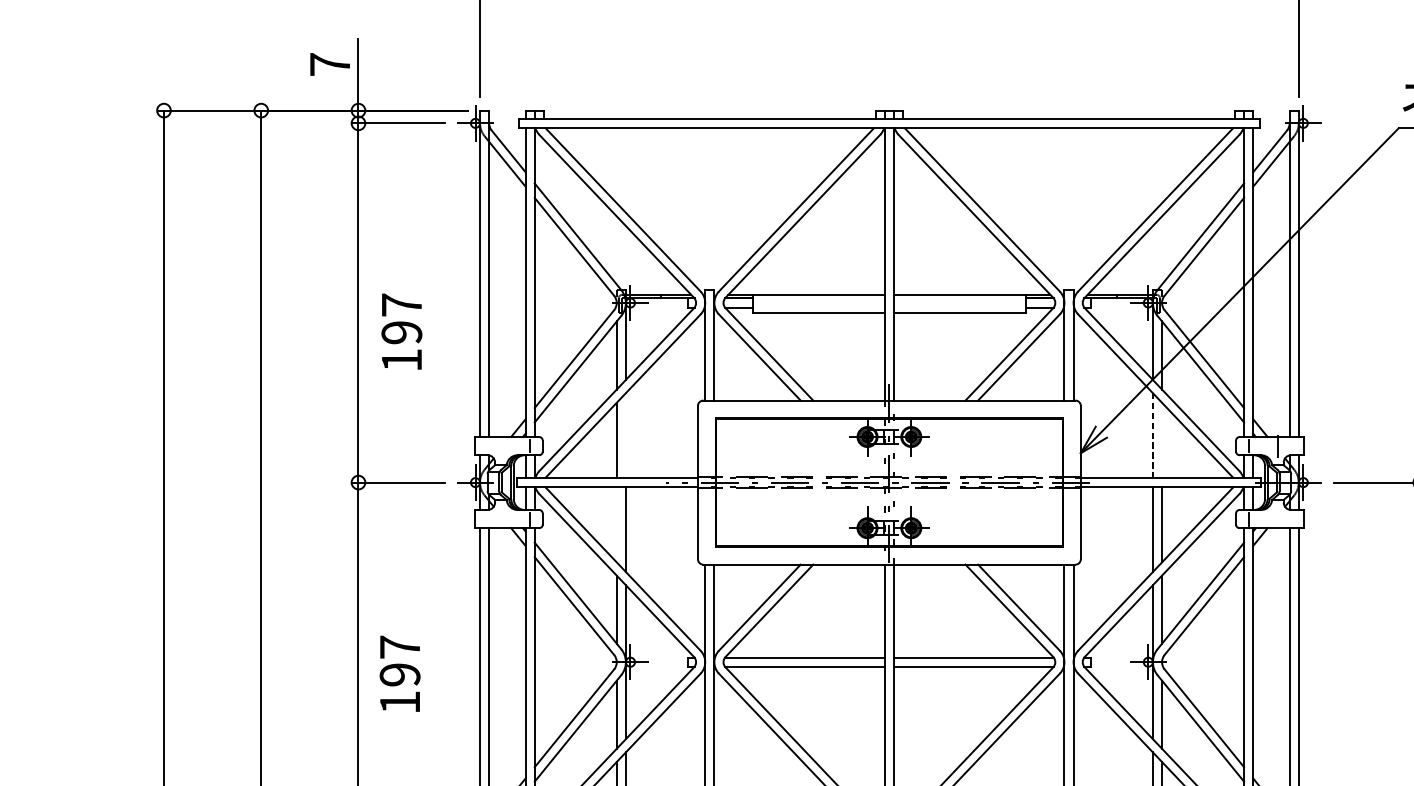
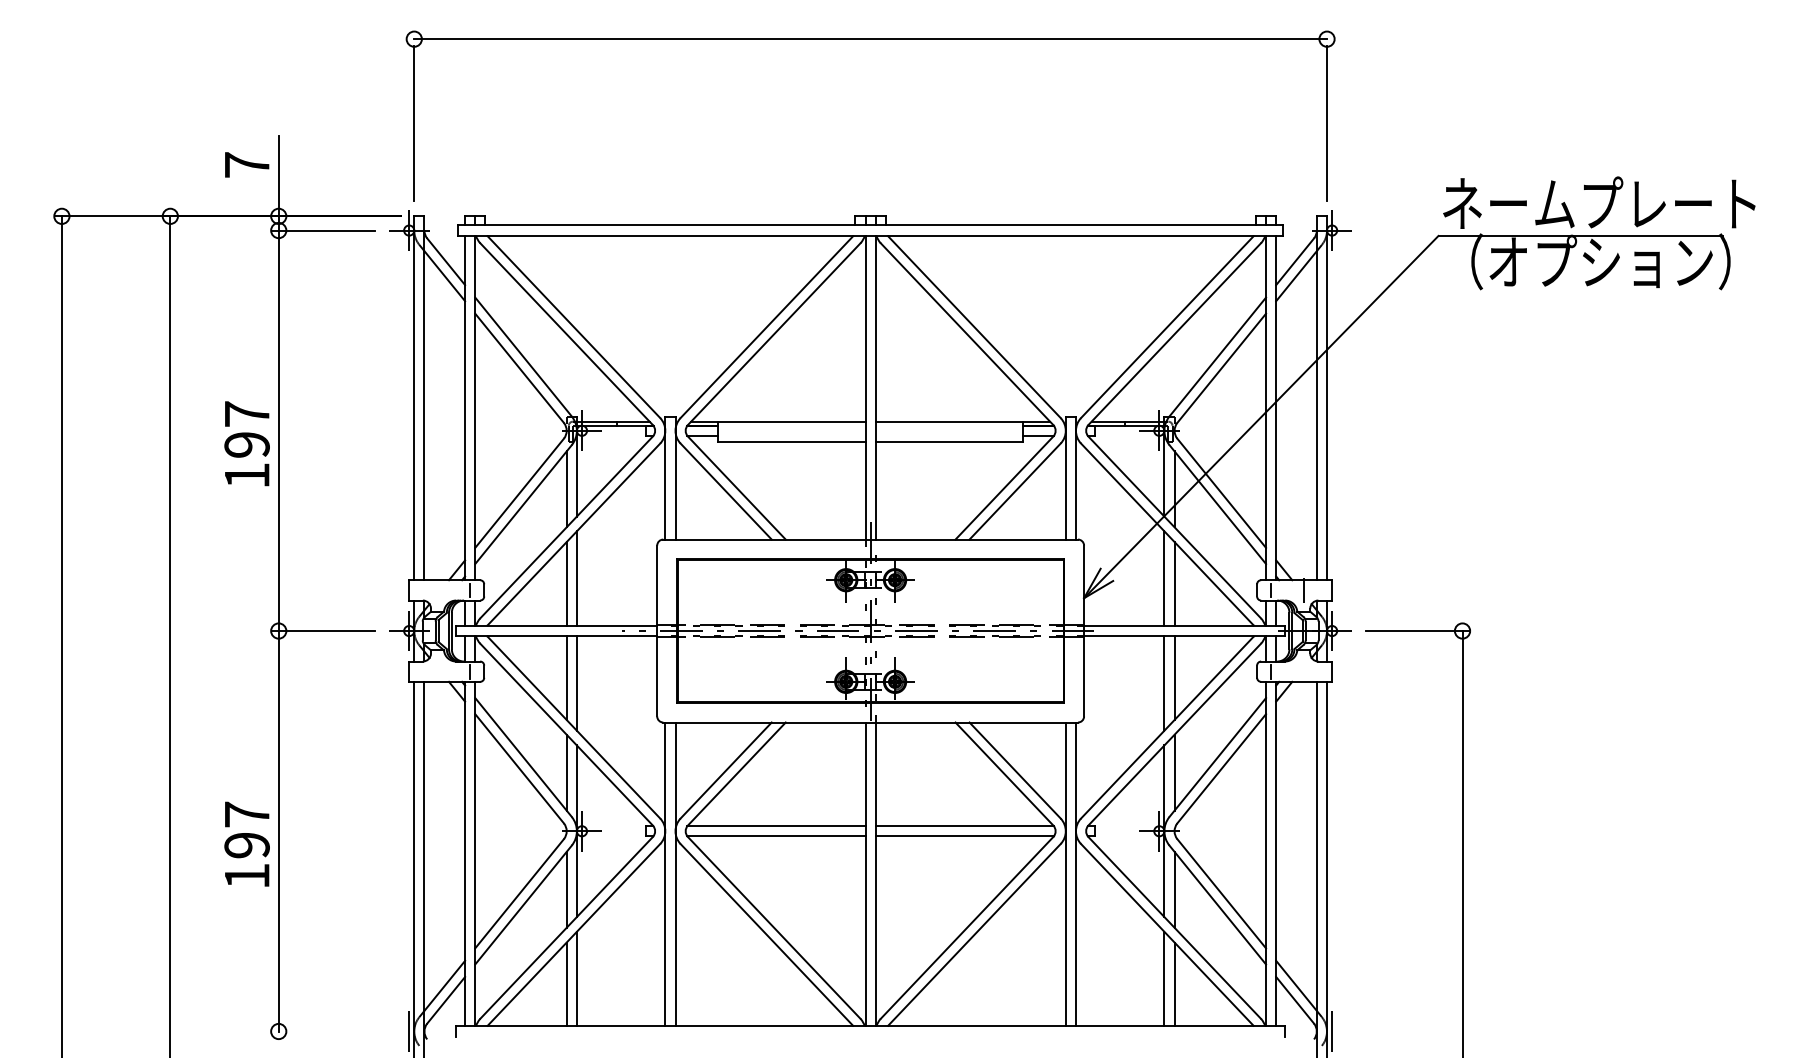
text: (401, 331) -> (246, 443), moved
line: (625, 435) -> (576, 578), added
line: (1152, 436) -> (1164, 579), dashed -> solid
line: (1161, 439) -> (1174, 583), added
line: (616, 525) -> (566, 678), added
text: (399, 673) -> (246, 843), moved

